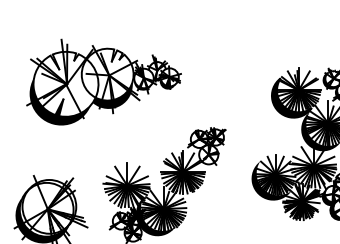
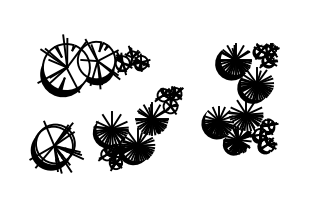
part: (103, 81) -> (93, 65), moved
fill: (120, 193) -> (106, 134), added
fill: (294, 208) -> (232, 145), added

